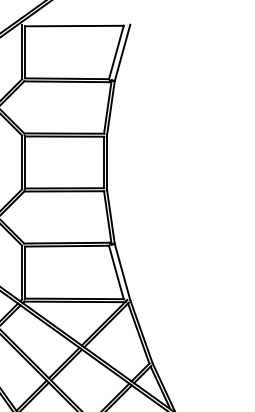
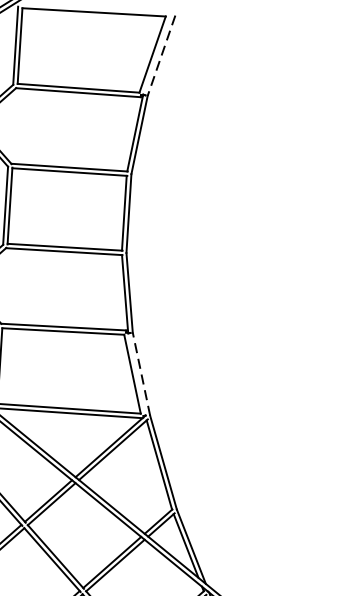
line: (122, 53) -> (161, 56), solid -> dashed
line: (122, 271) -> (141, 373), solid -> dashed

